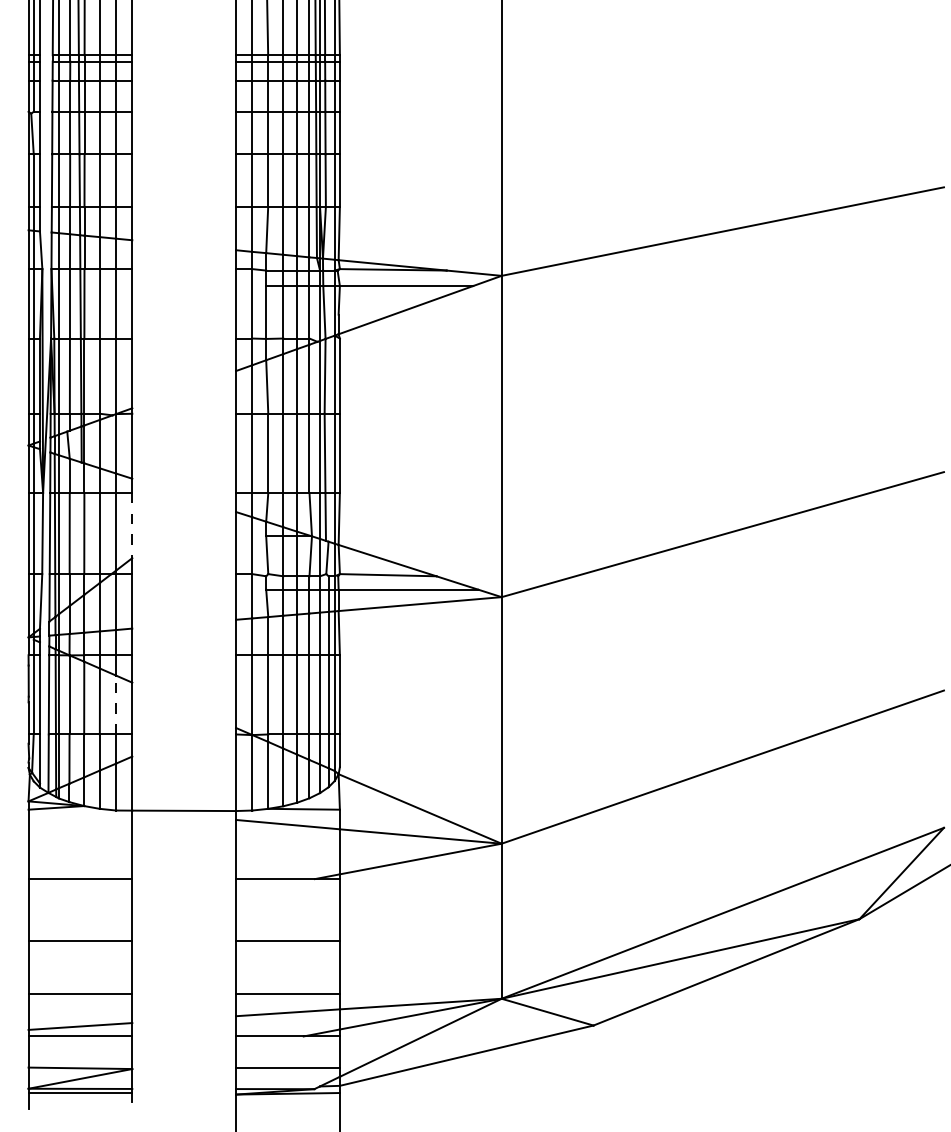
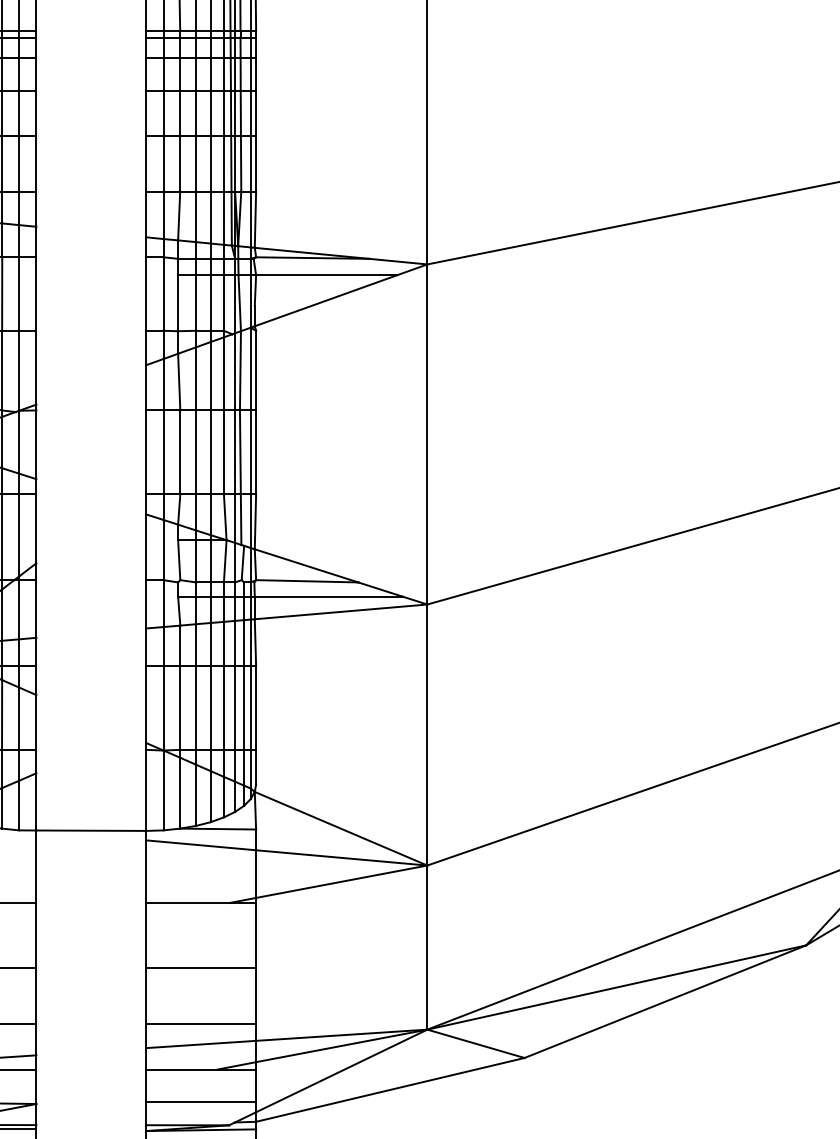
line: (132, 525) -> (36, 528), dashed -> solid
line: (116, 704) -> (19, 718), dashed -> solid

